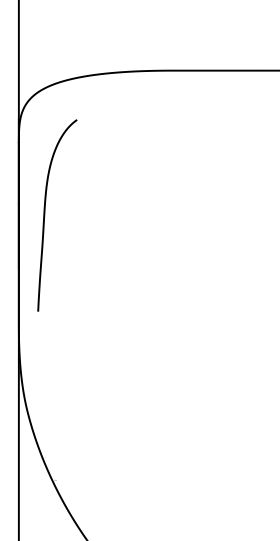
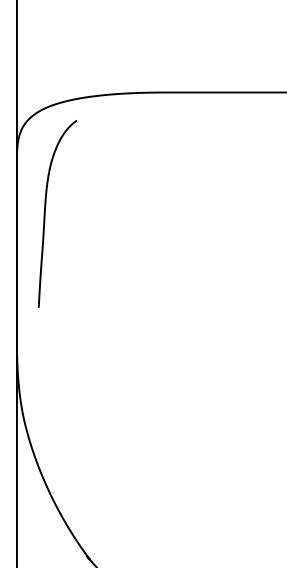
part: (45, 215) -> (45, 213), moved

